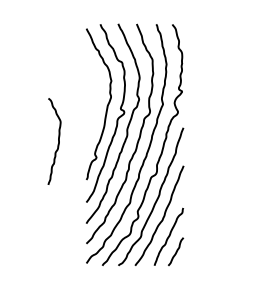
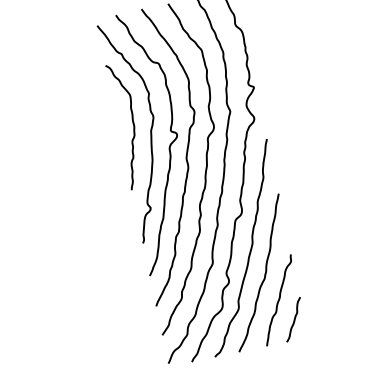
curve: (58, 141) -> (133, 124), moved

